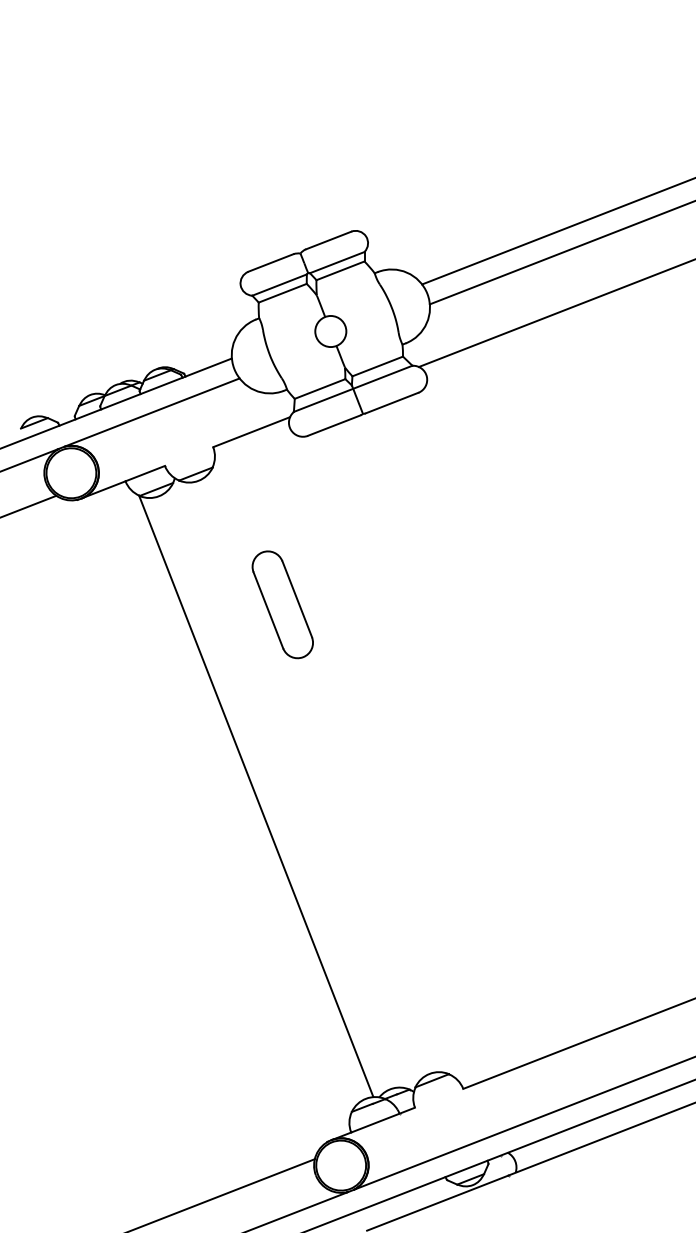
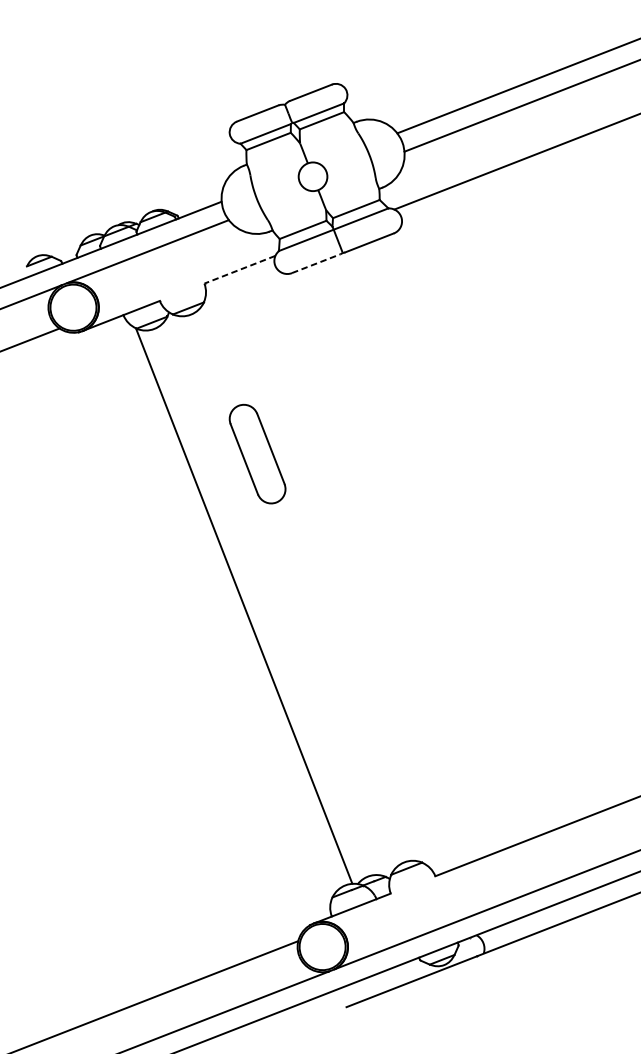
line: (334, 425) -> (316, 263), solid -> dashed
line: (251, 432) -> (239, 270), solid -> dashed
part: (282, 604) -> (257, 453), moved

